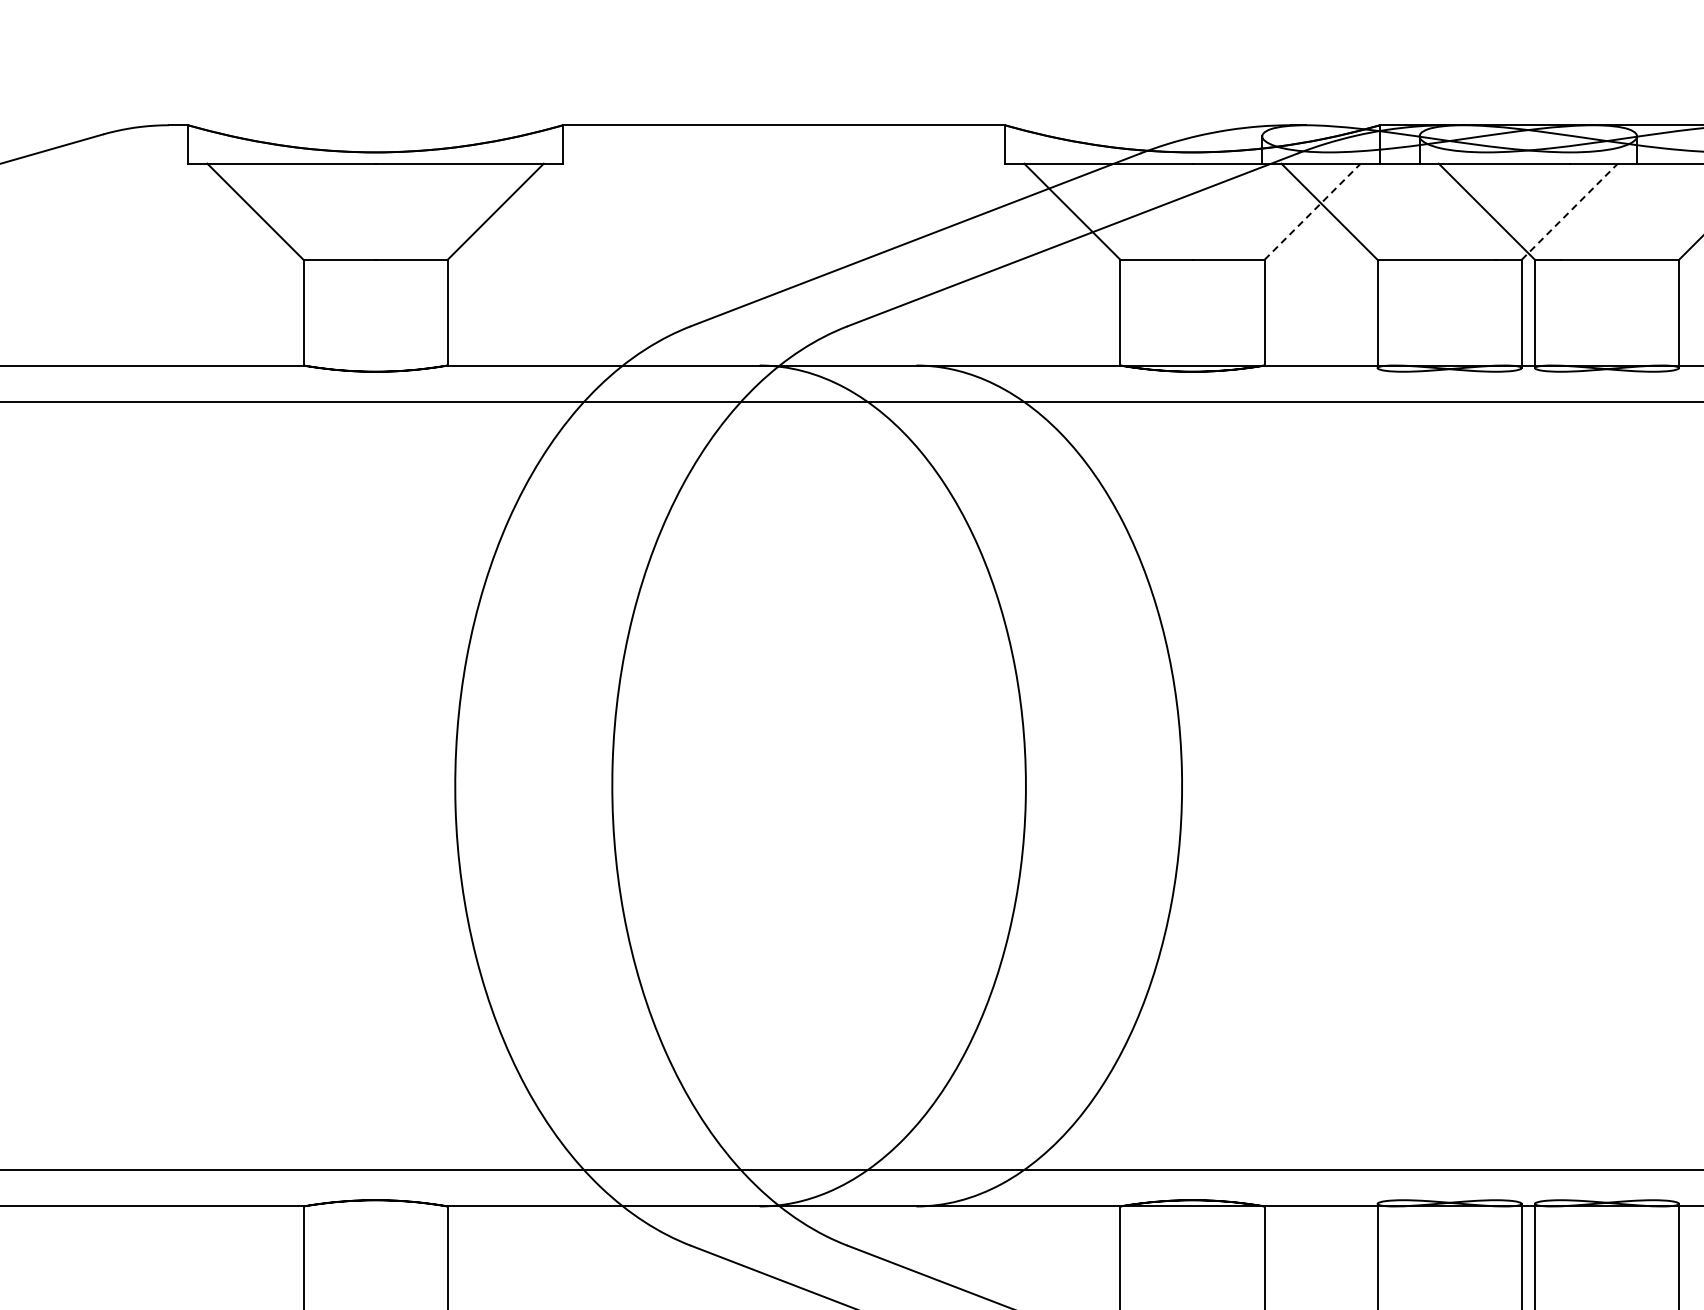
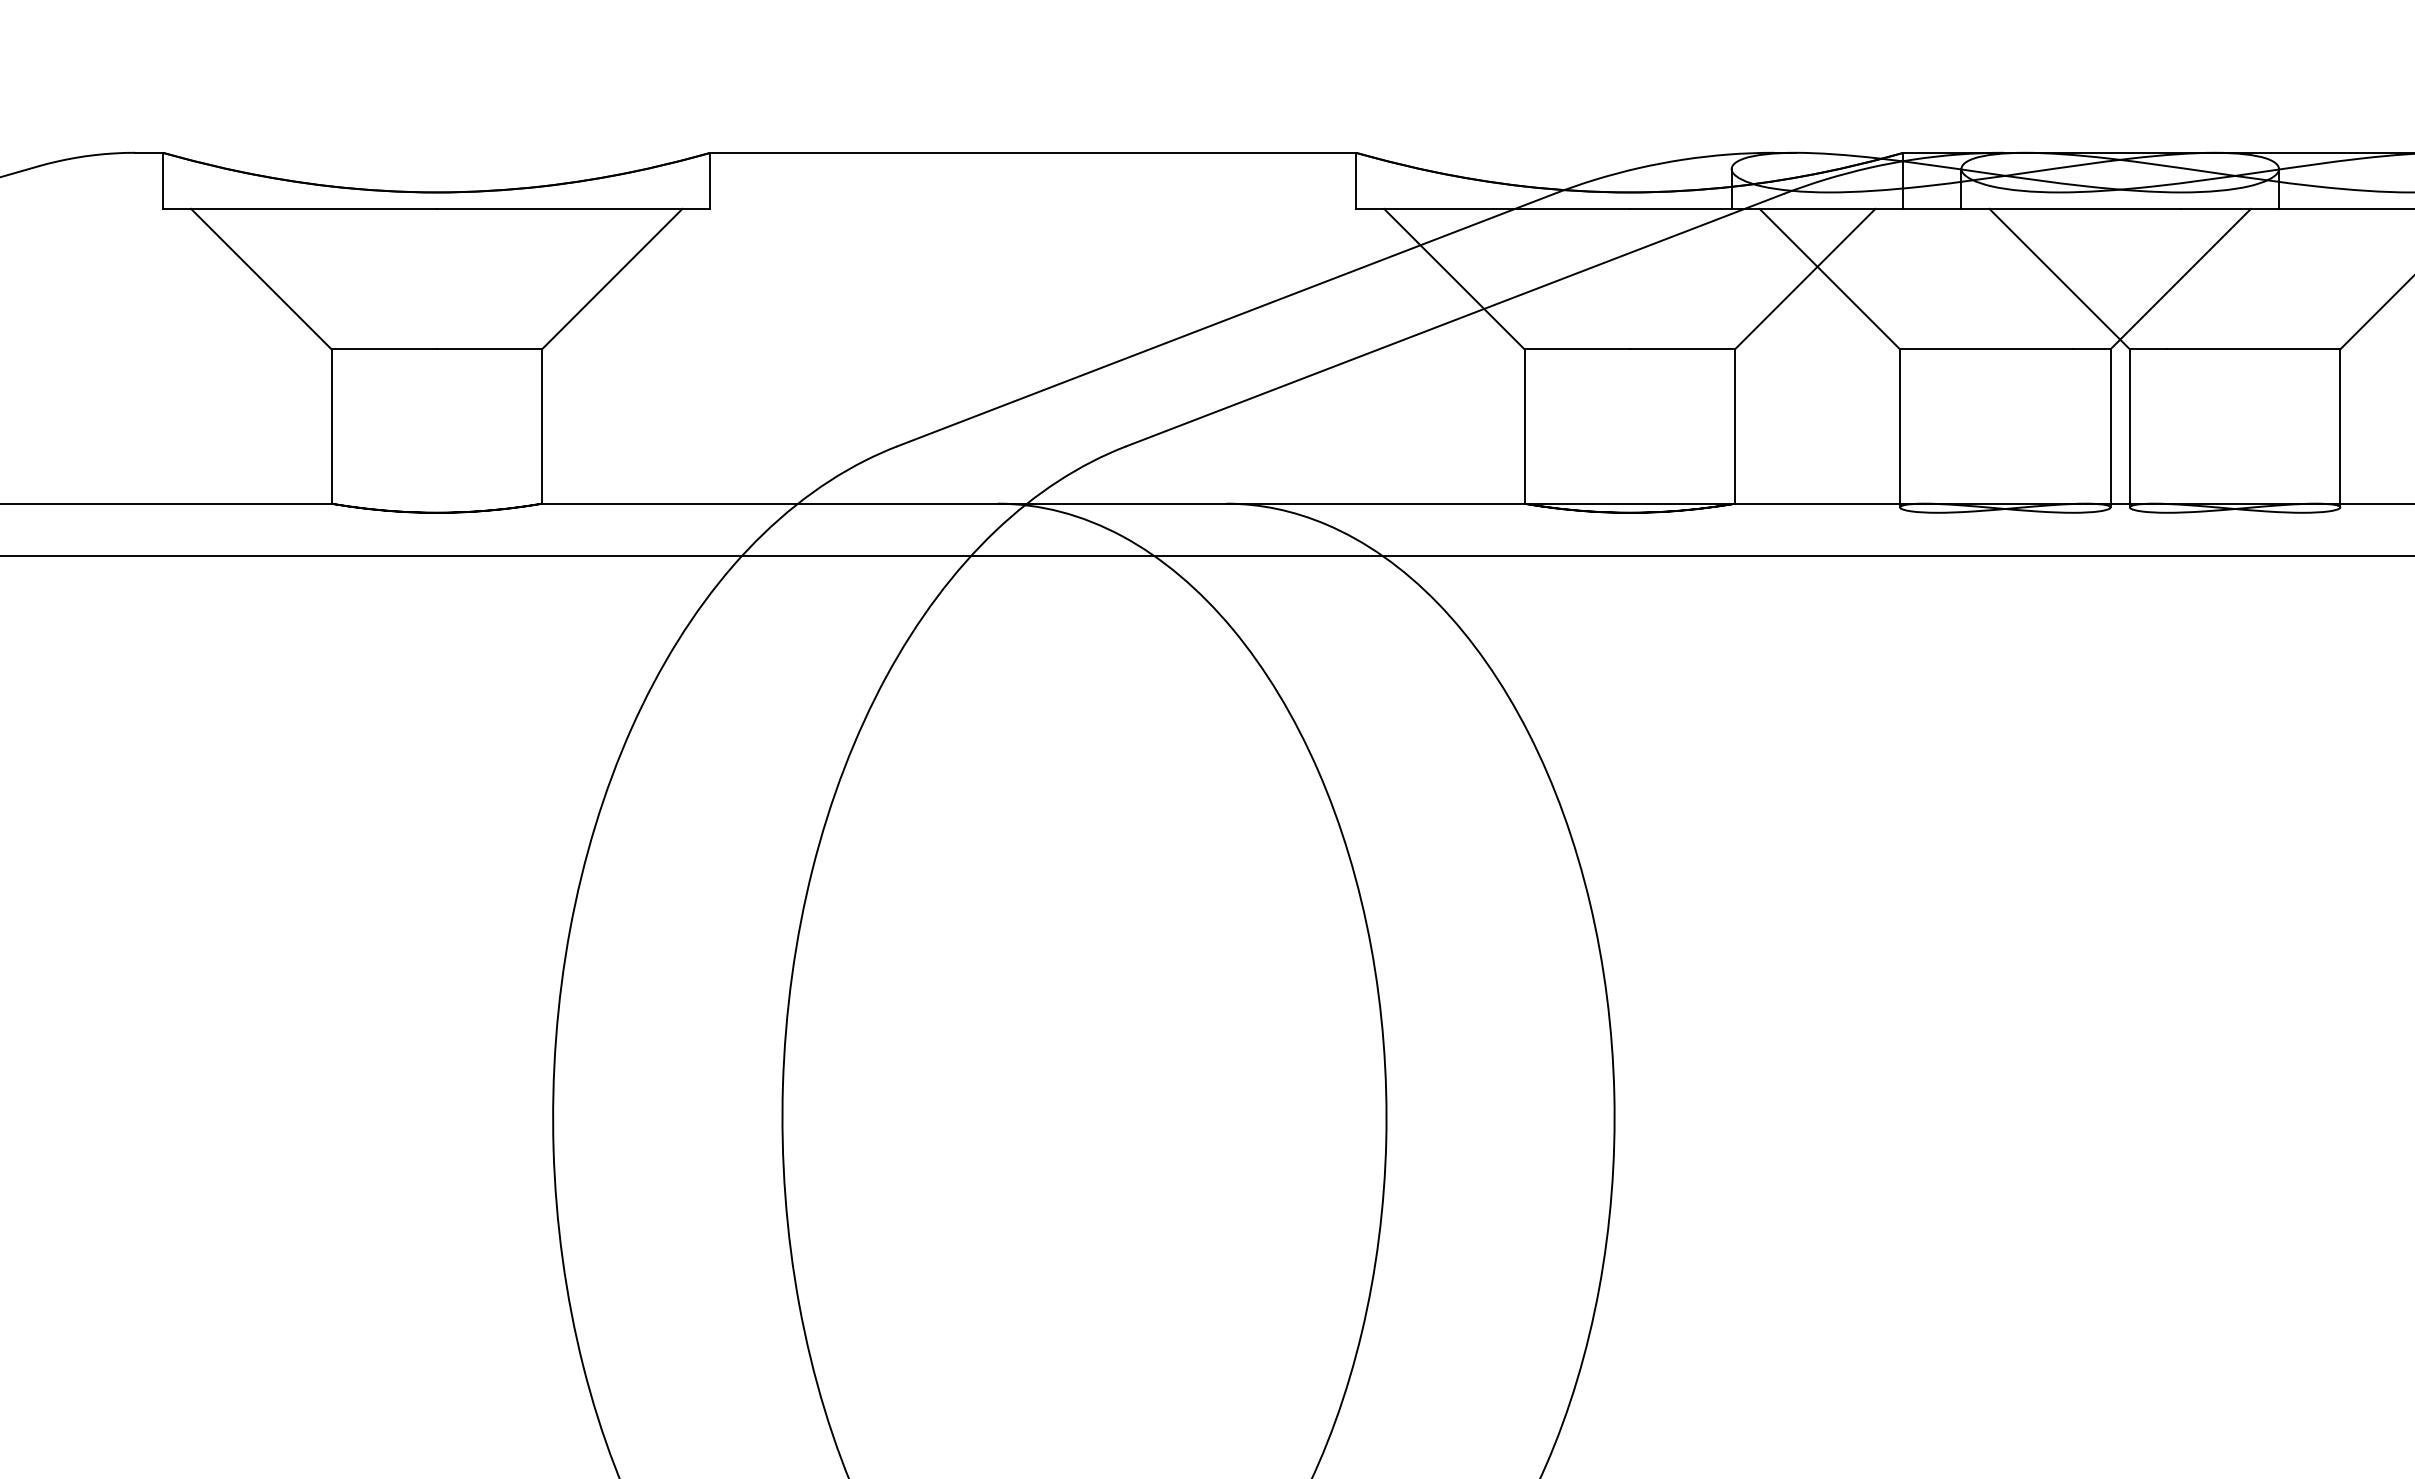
line: (1312, 211) -> (1805, 278), dashed -> solid
line: (1569, 211) -> (2180, 278), dashed -> solid

